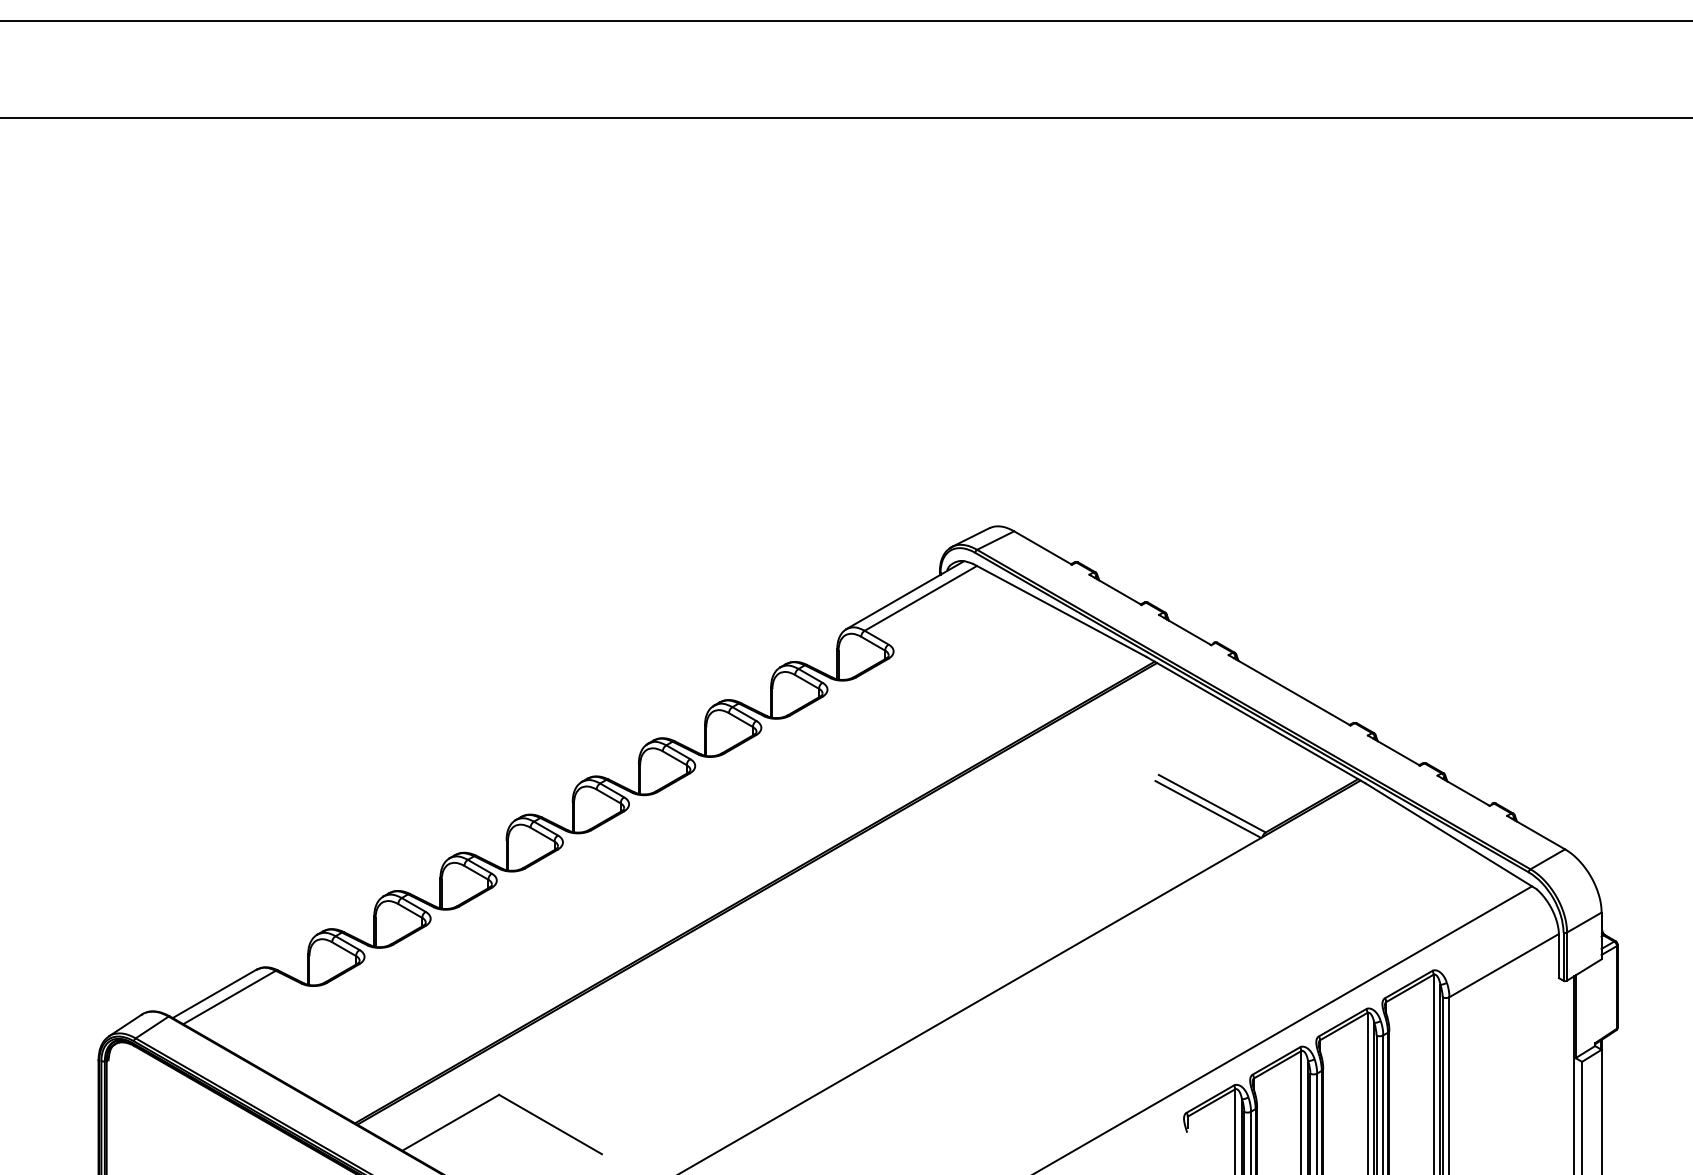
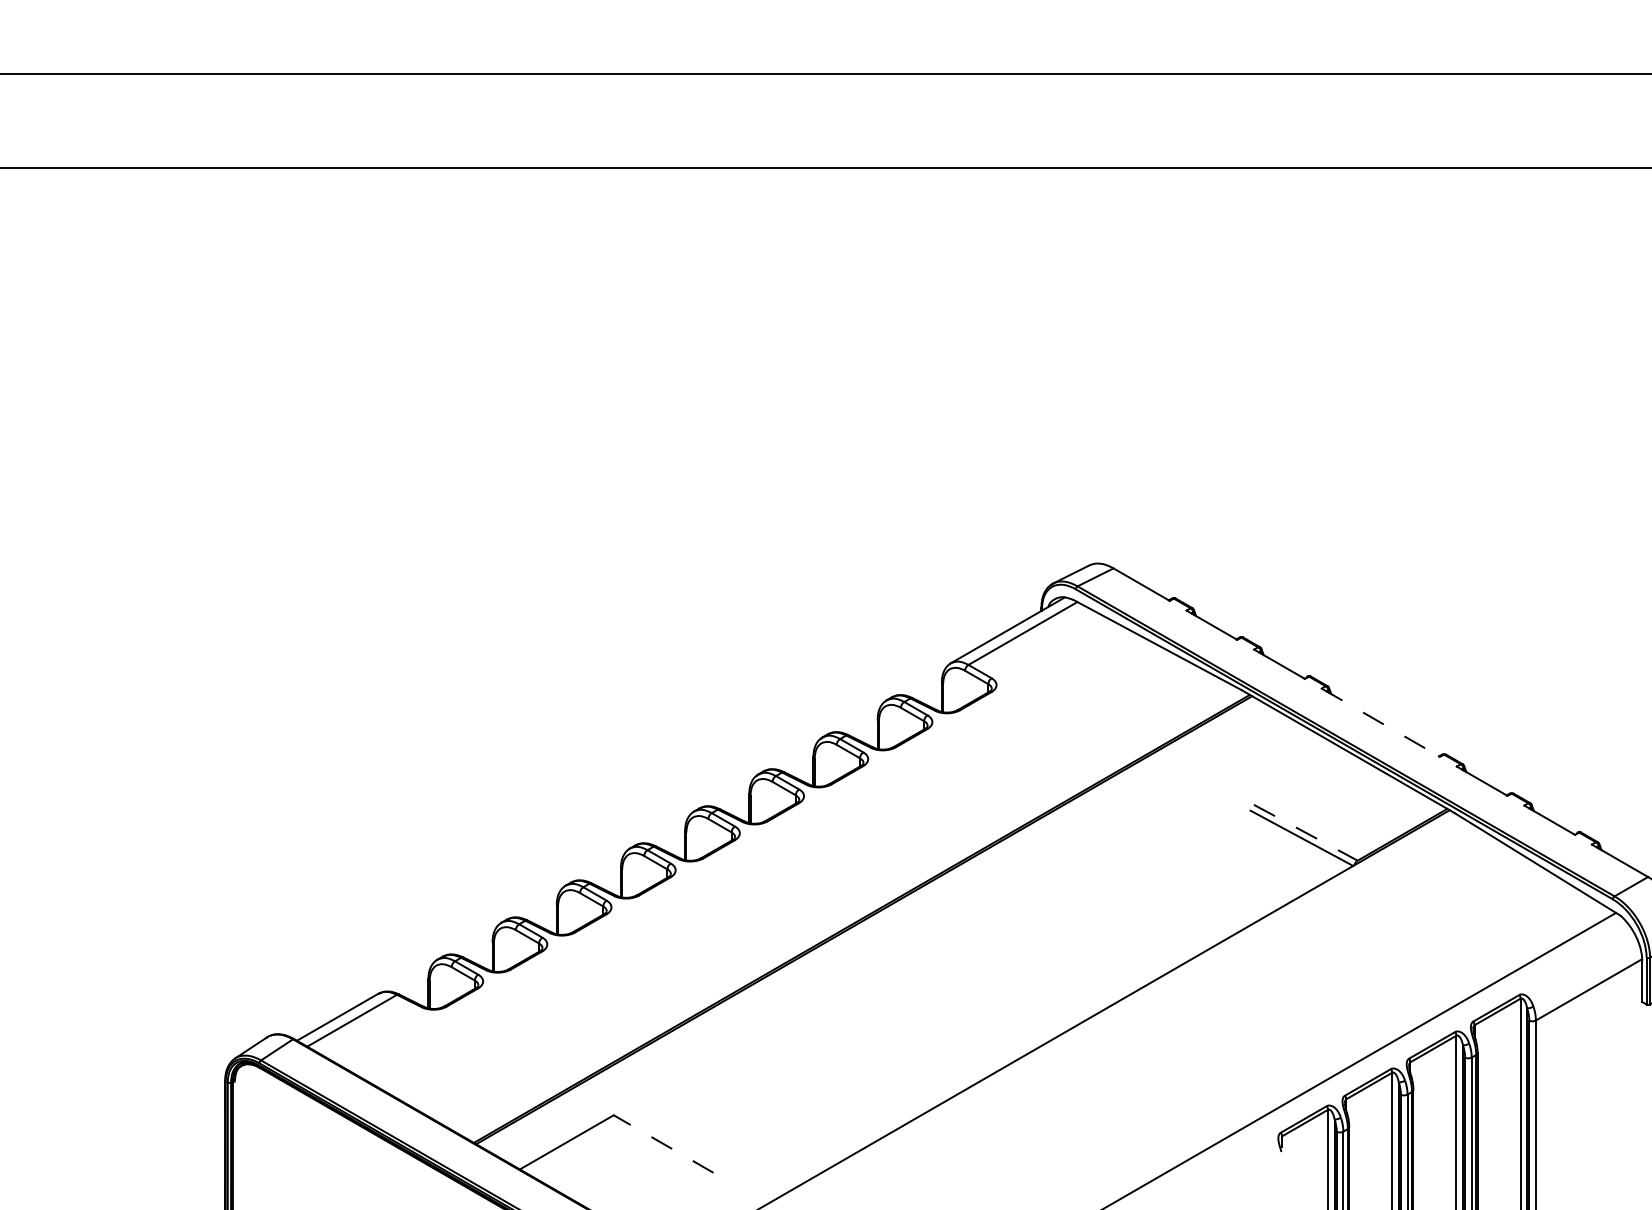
line: (1290, 690) -> (1381, 722), solid -> dashed
line: (1211, 803) -> (1305, 832), solid -> dashed
line: (550, 1124) -> (663, 1144), solid -> dashed

